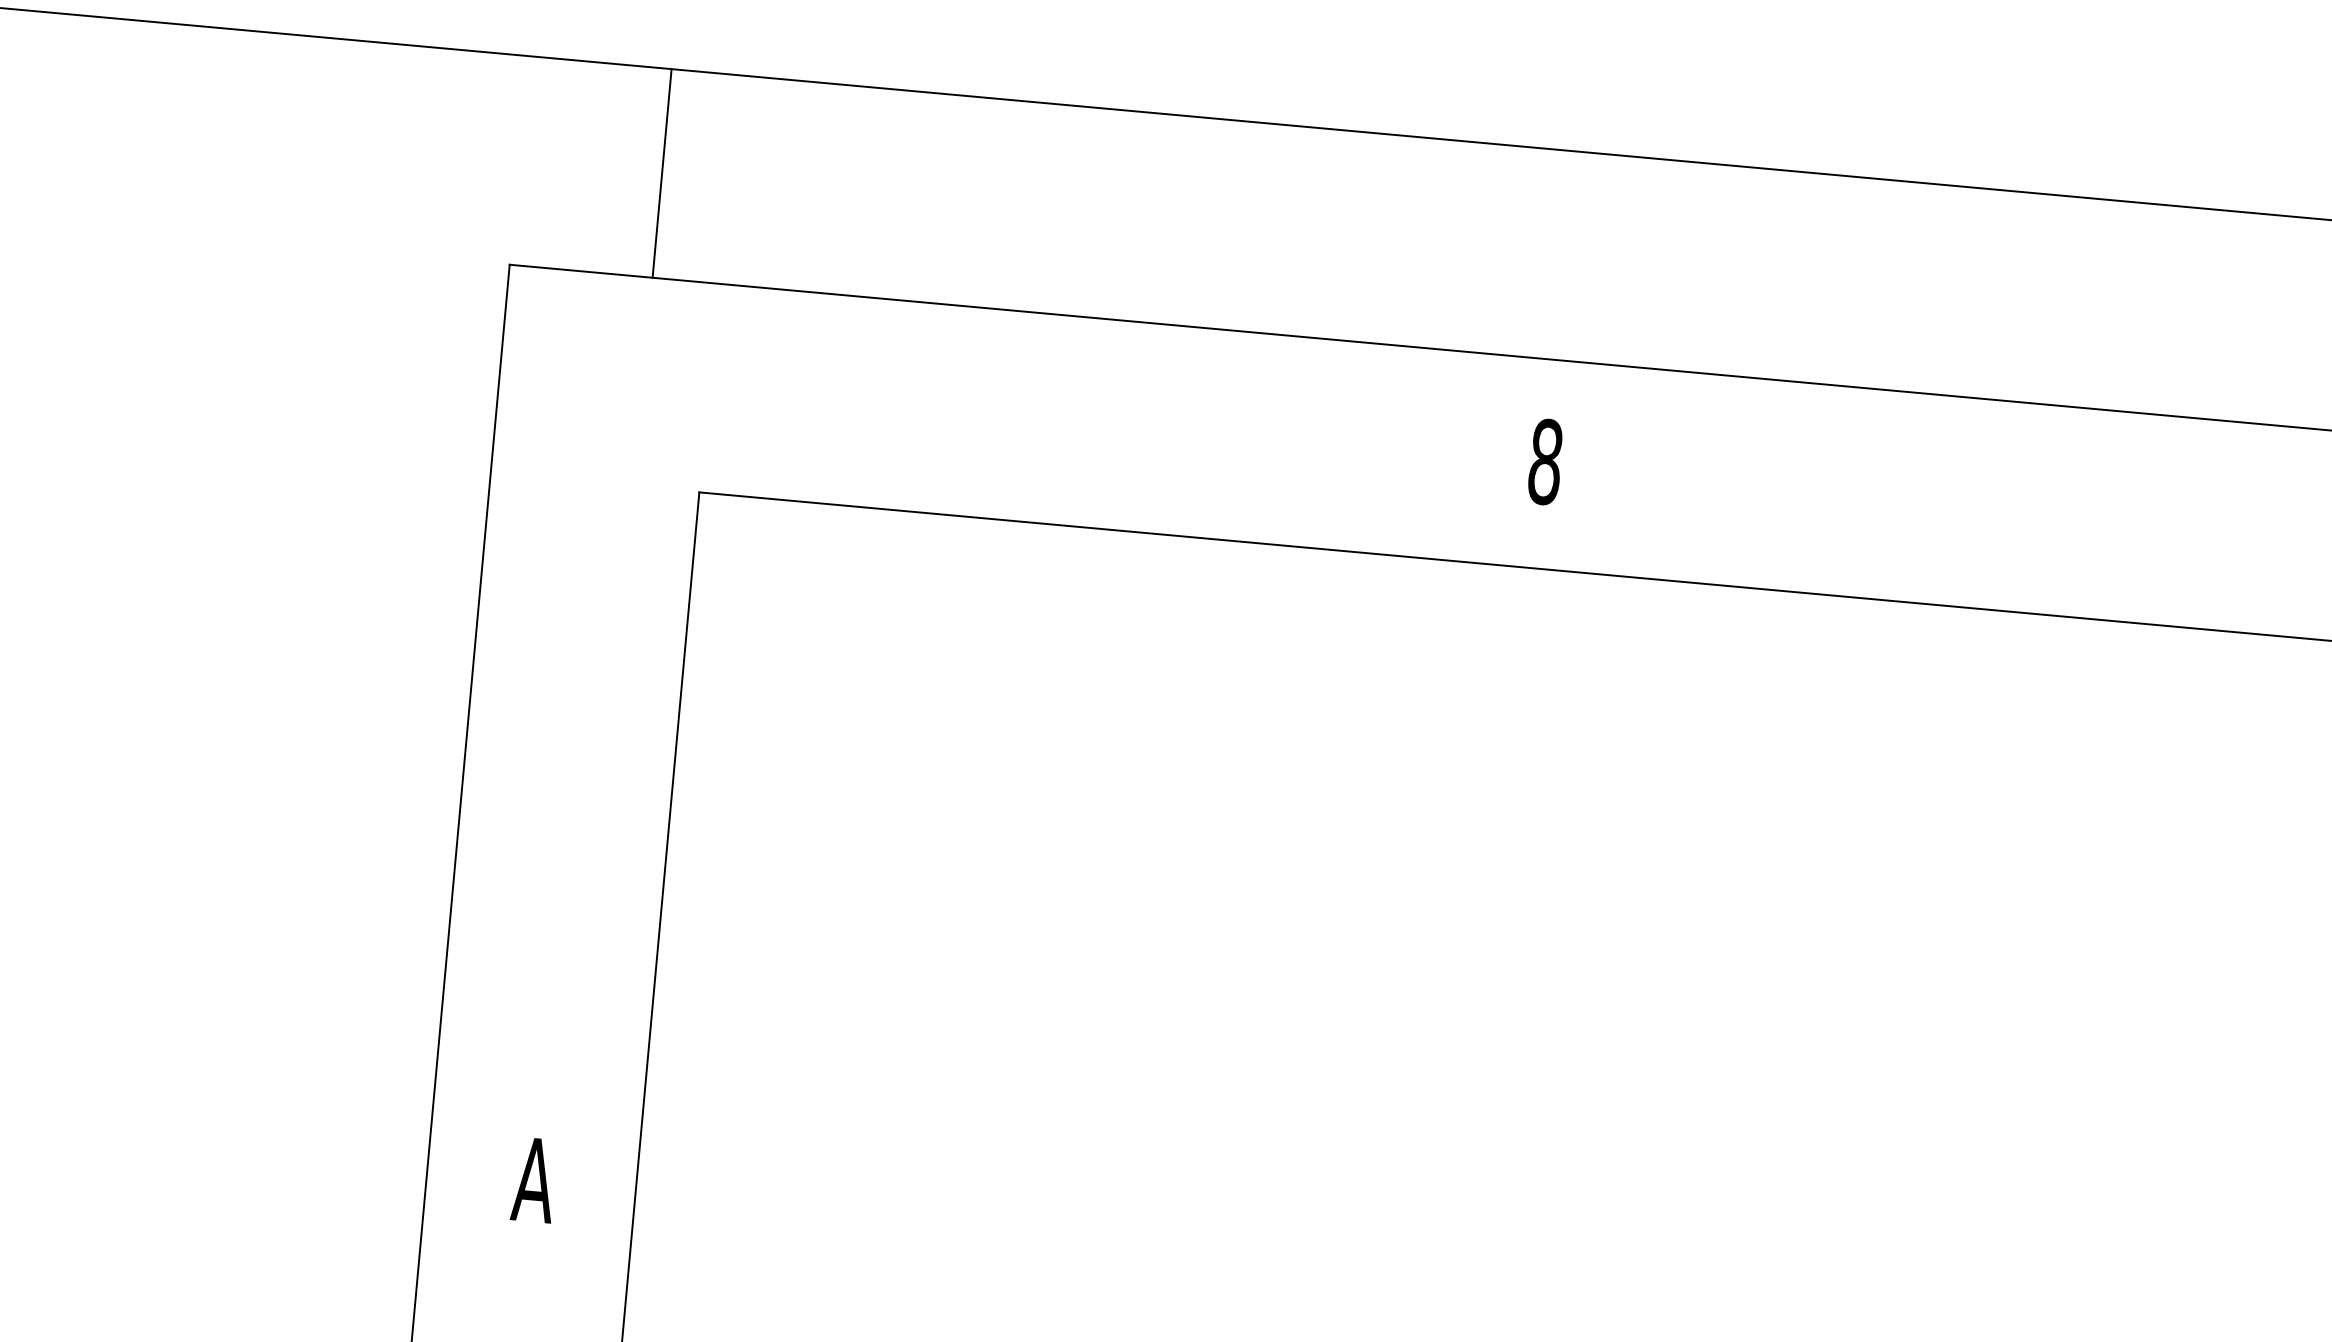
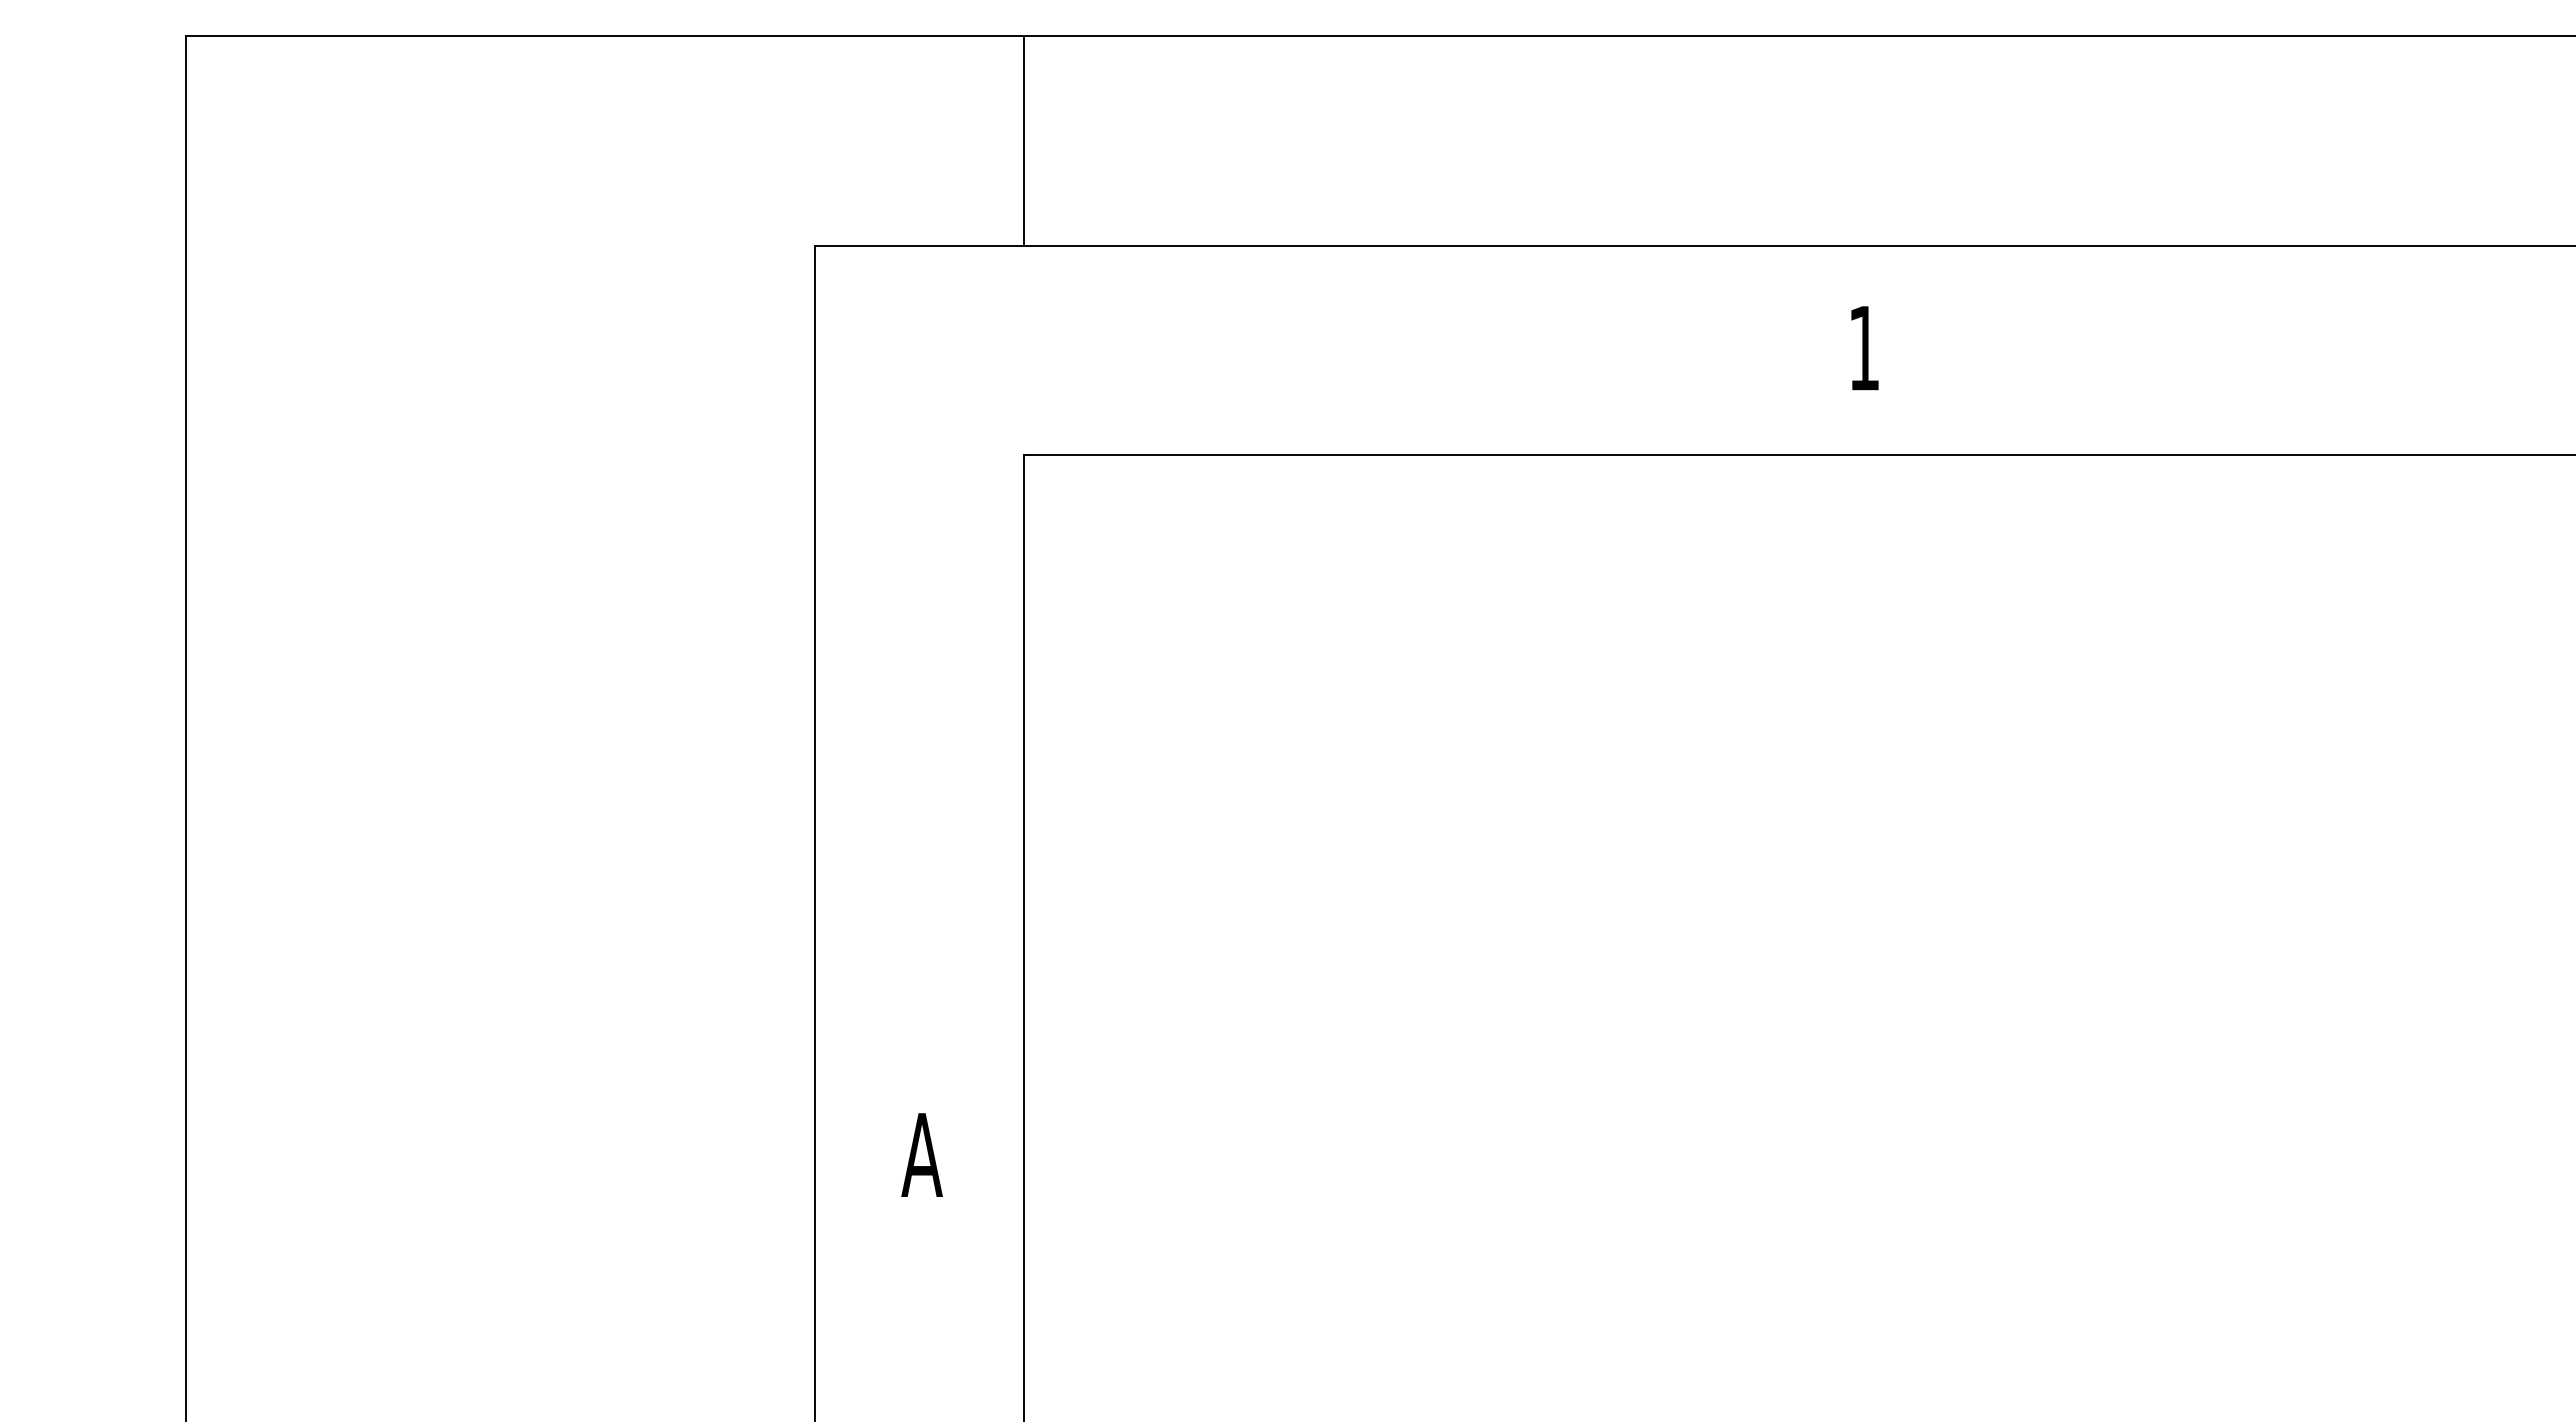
line: (662, 173) -> (1024, 140), moved
text: (1545, 461) -> (1864, 347), 8 -> 1

